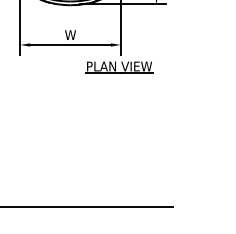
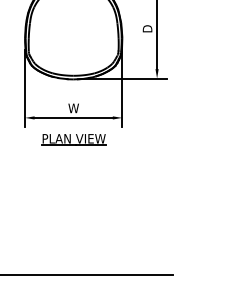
part: (118, 67) -> (73, 139), moved

